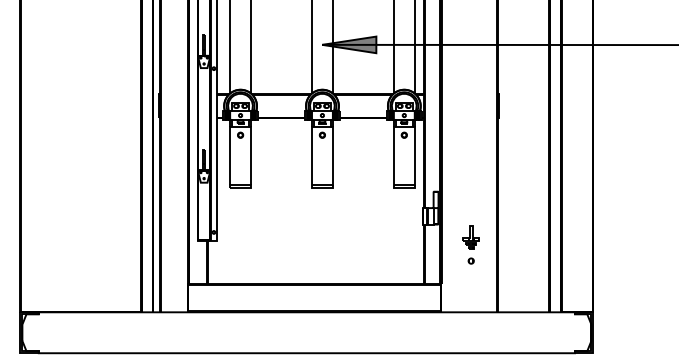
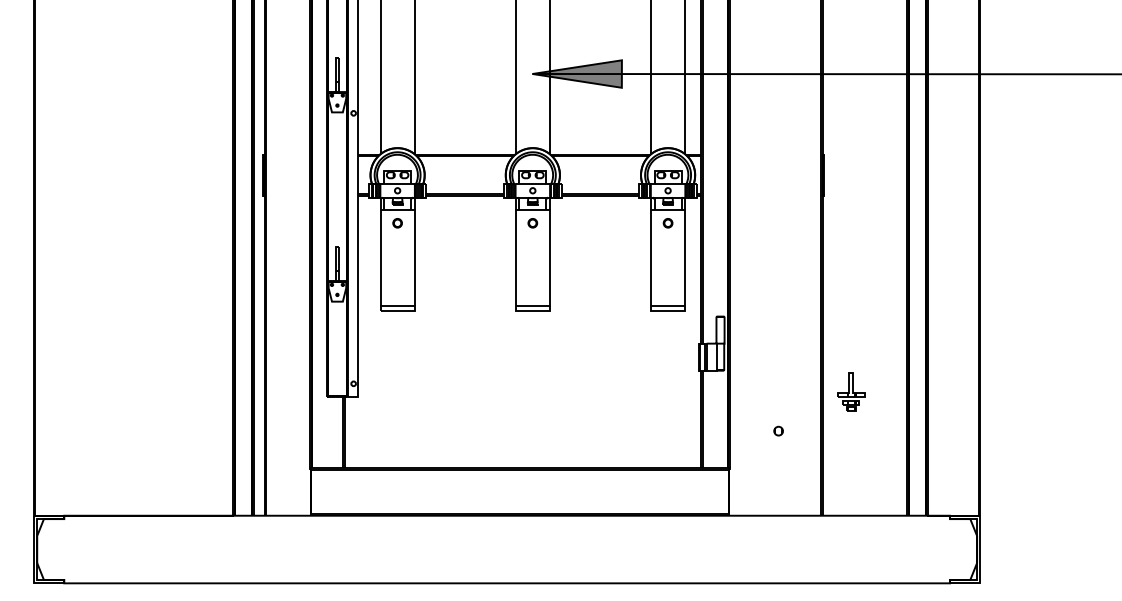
part: (470, 237) -> (850, 392), moved

